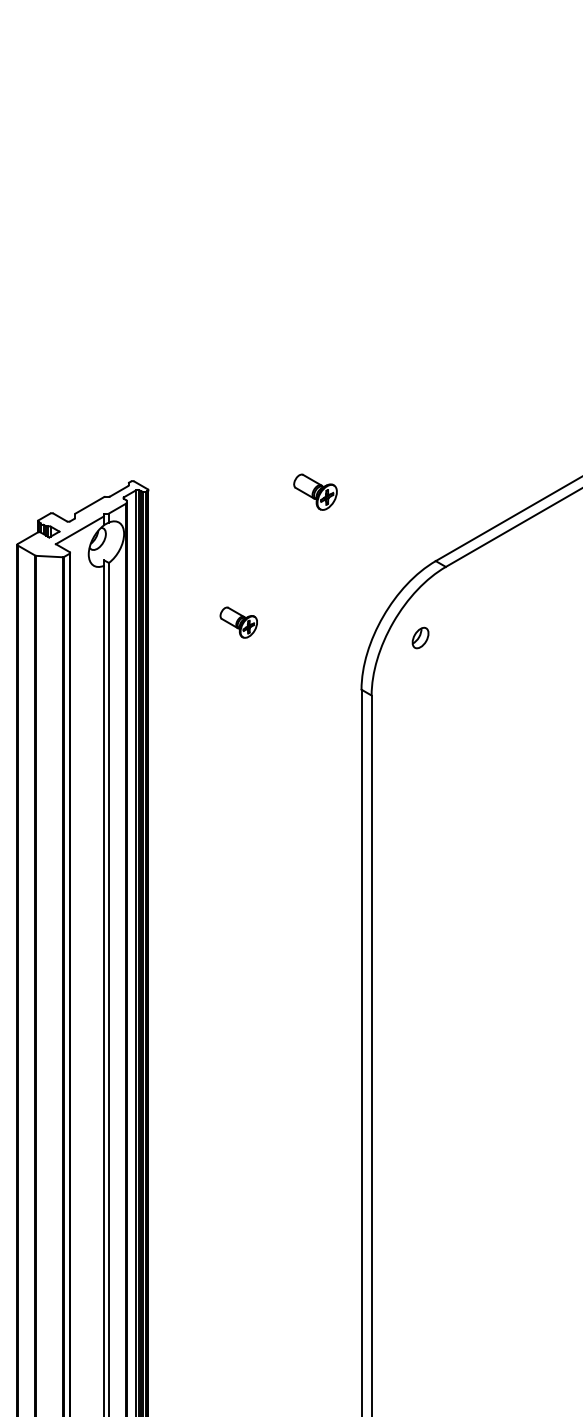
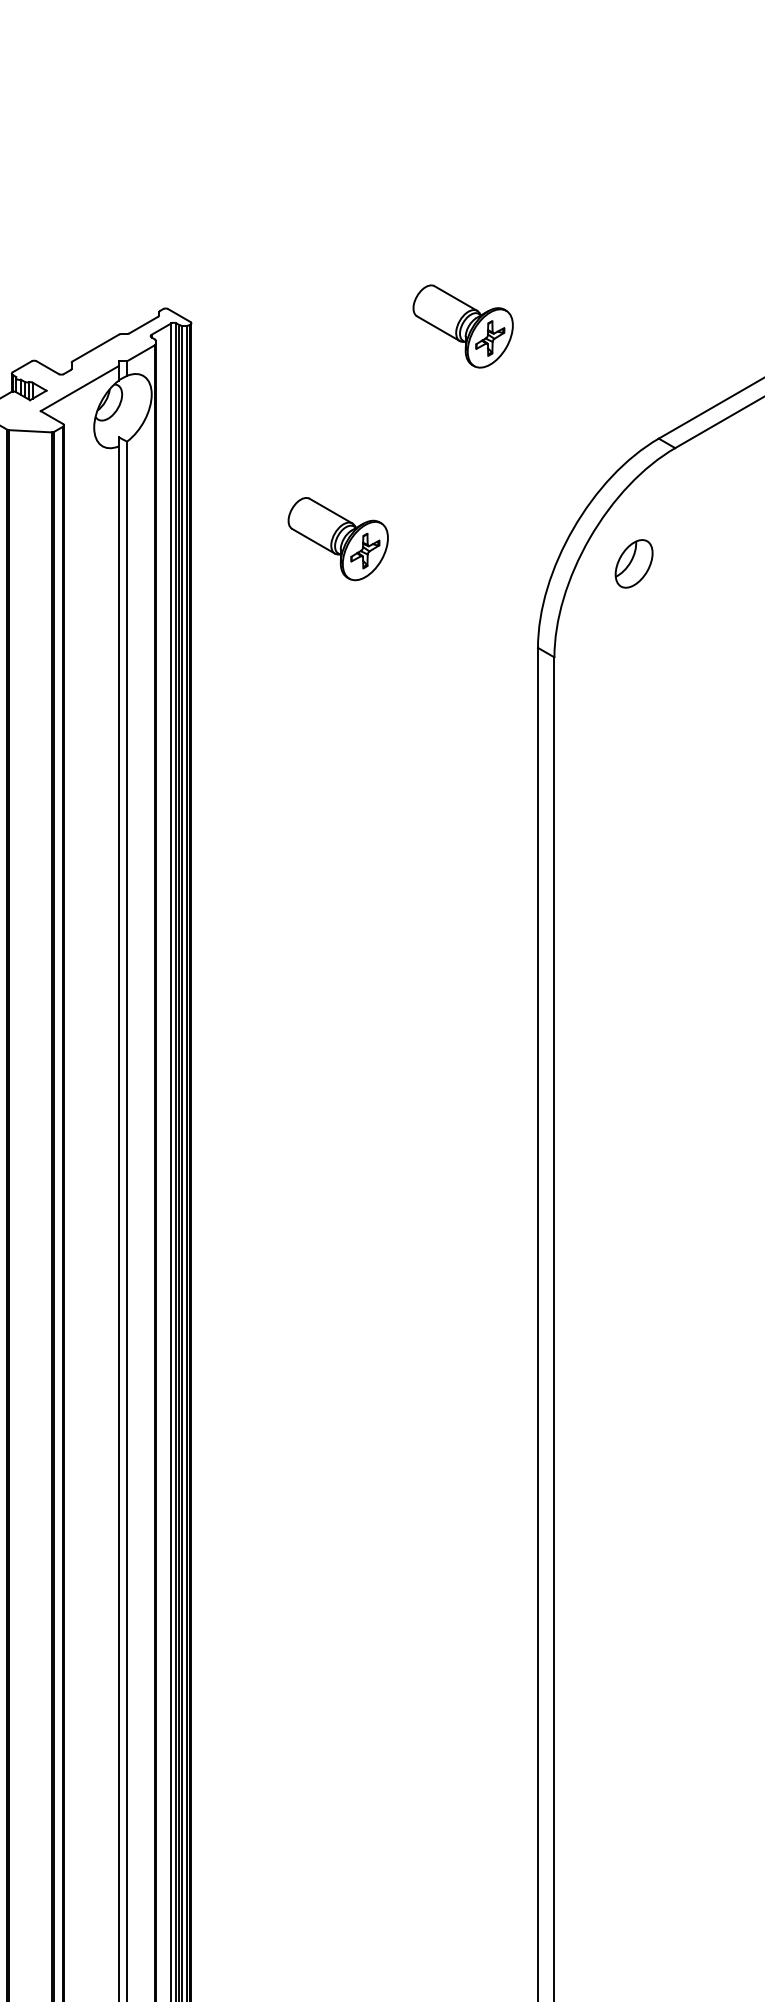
part: (315, 492) -> (463, 327), size x1.43
part: (238, 622) -> (337, 538), size x1.67
part: (420, 637) -> (633, 562), size x1.43

